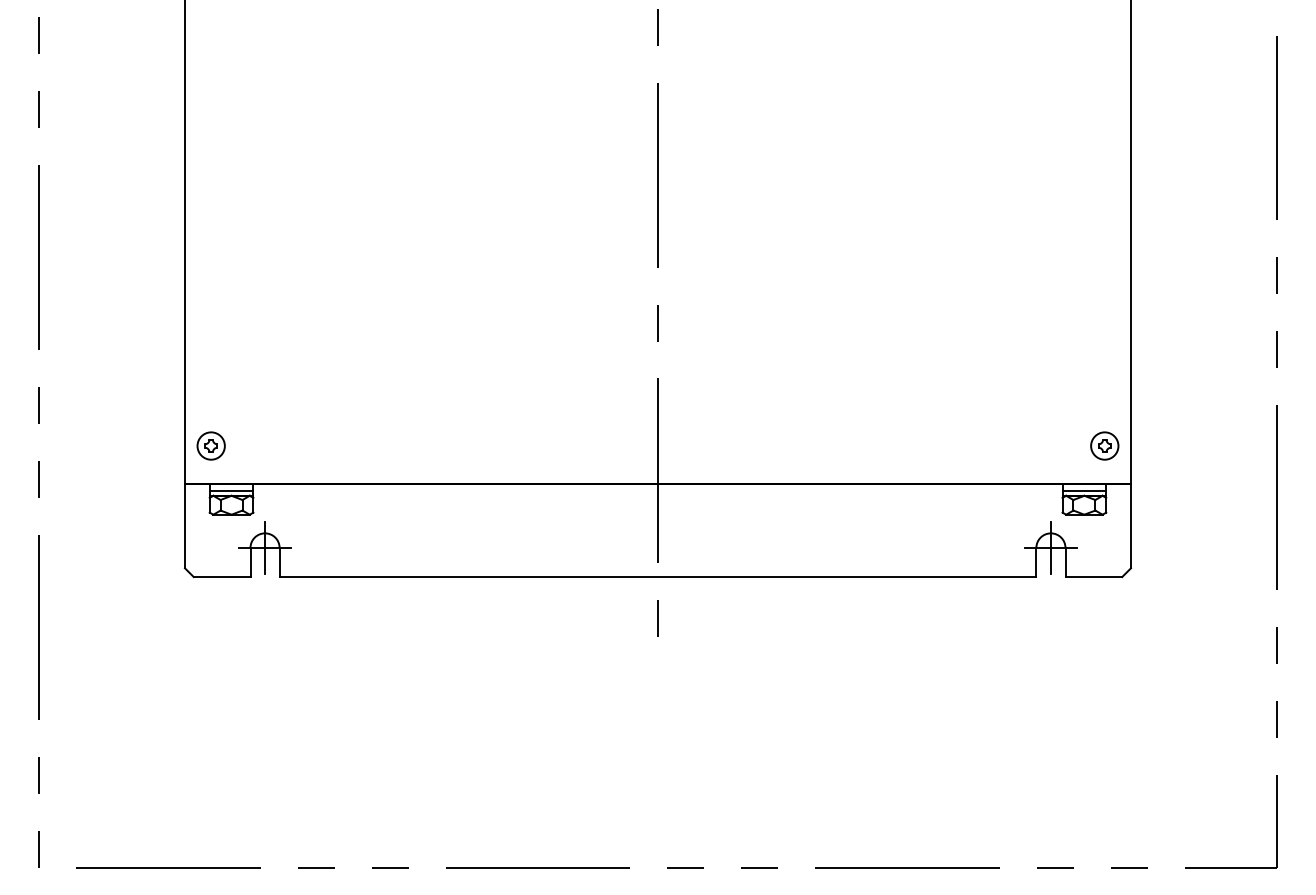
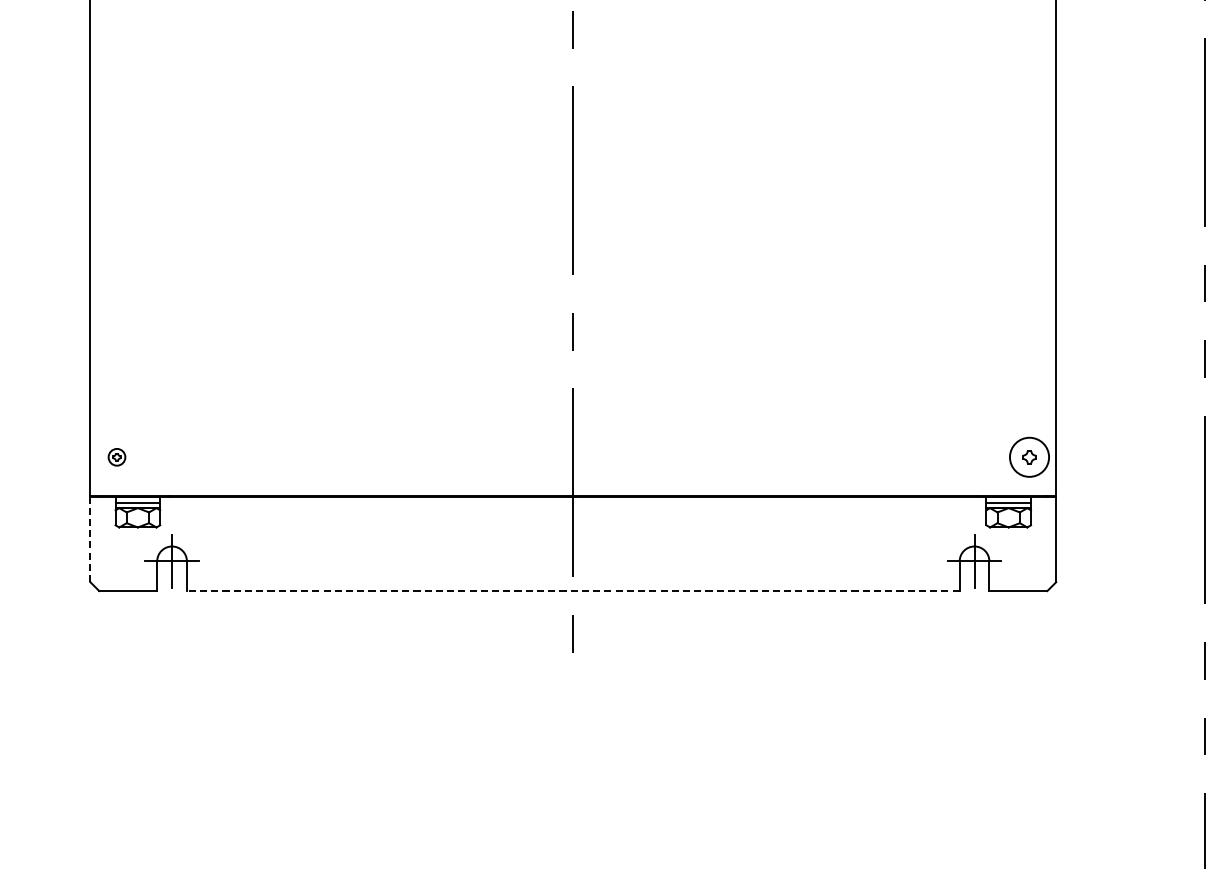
part: (210, 445) -> (116, 456), size x0.6
circle: (1104, 445) -> (1029, 456), size x1.4
line: (185, 525) -> (90, 538), solid -> dashed
line: (657, 577) -> (572, 591), solid -> dashed

